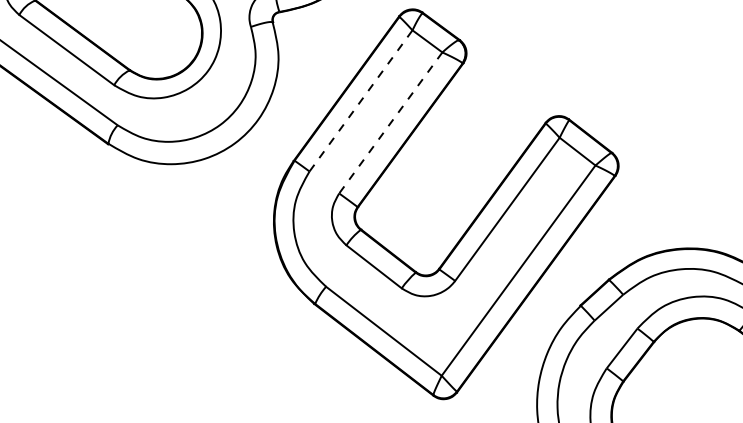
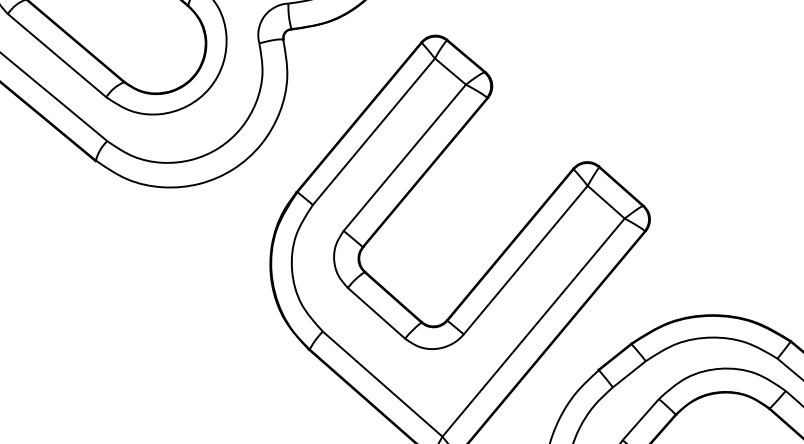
line: (361, 100) -> (374, 131), dashed -> solid
line: (390, 123) -> (404, 158), dashed -> solid

